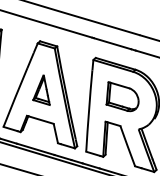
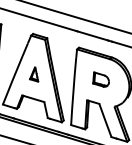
part: (40, 90) -> (33, 74), size x0.6
part: (121, 96) -> (100, 79), size x0.6

